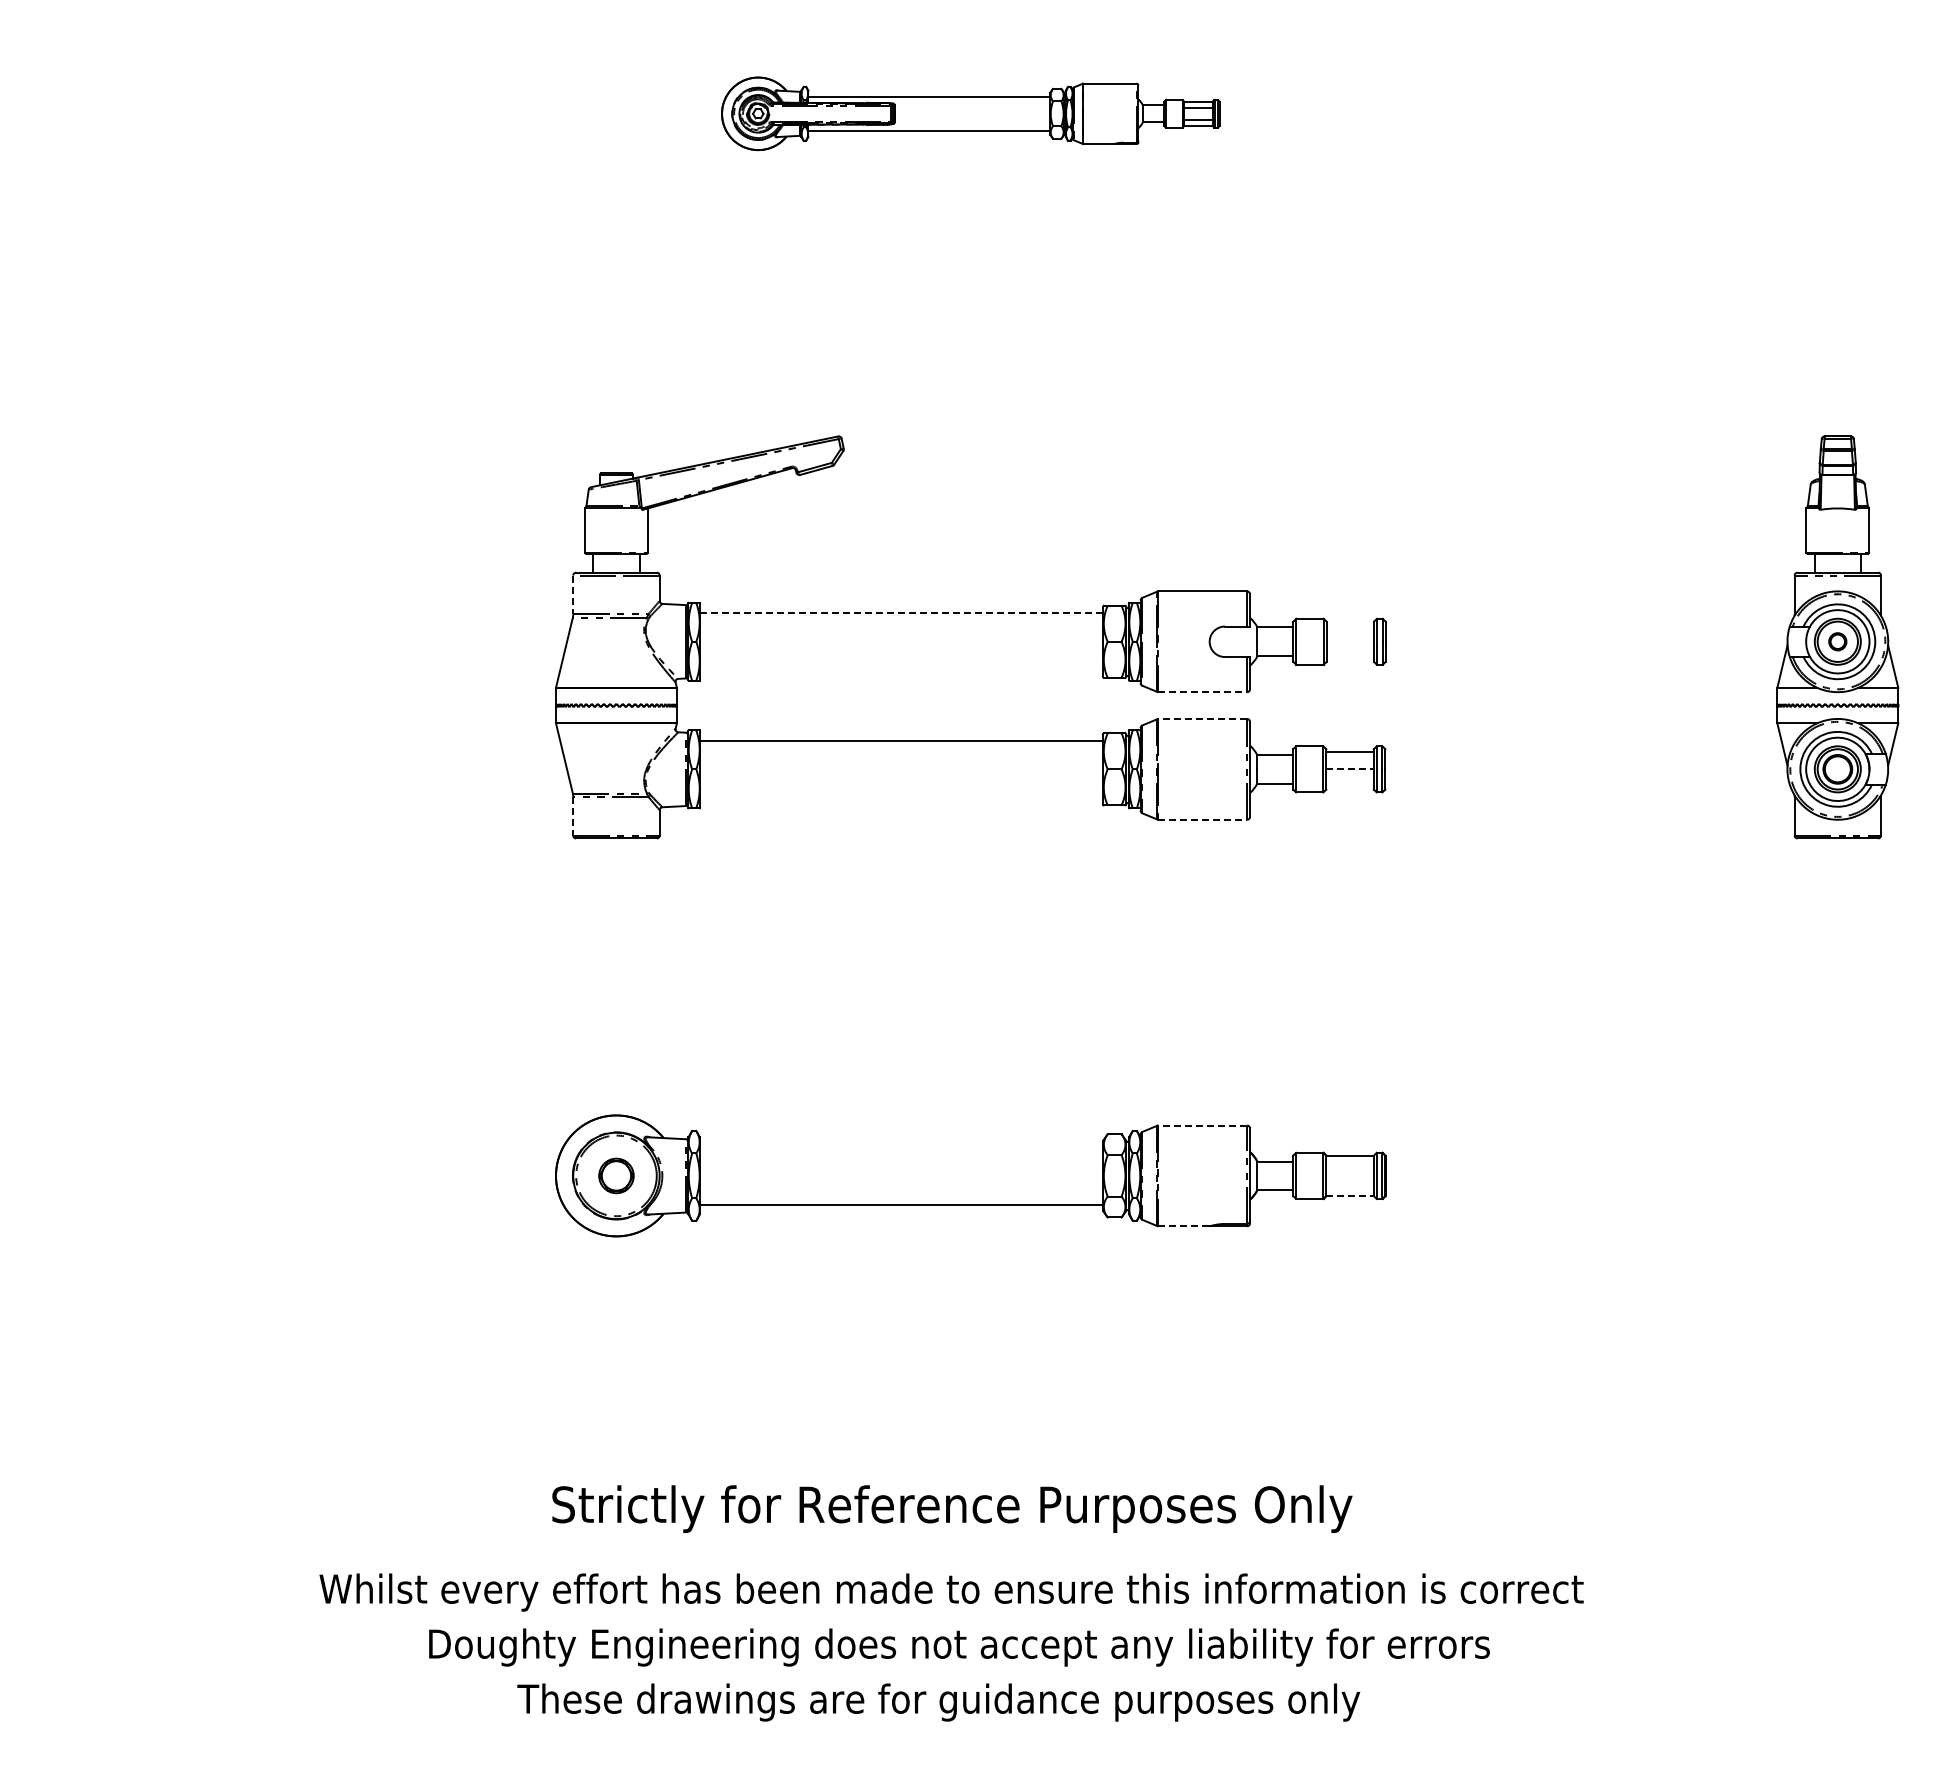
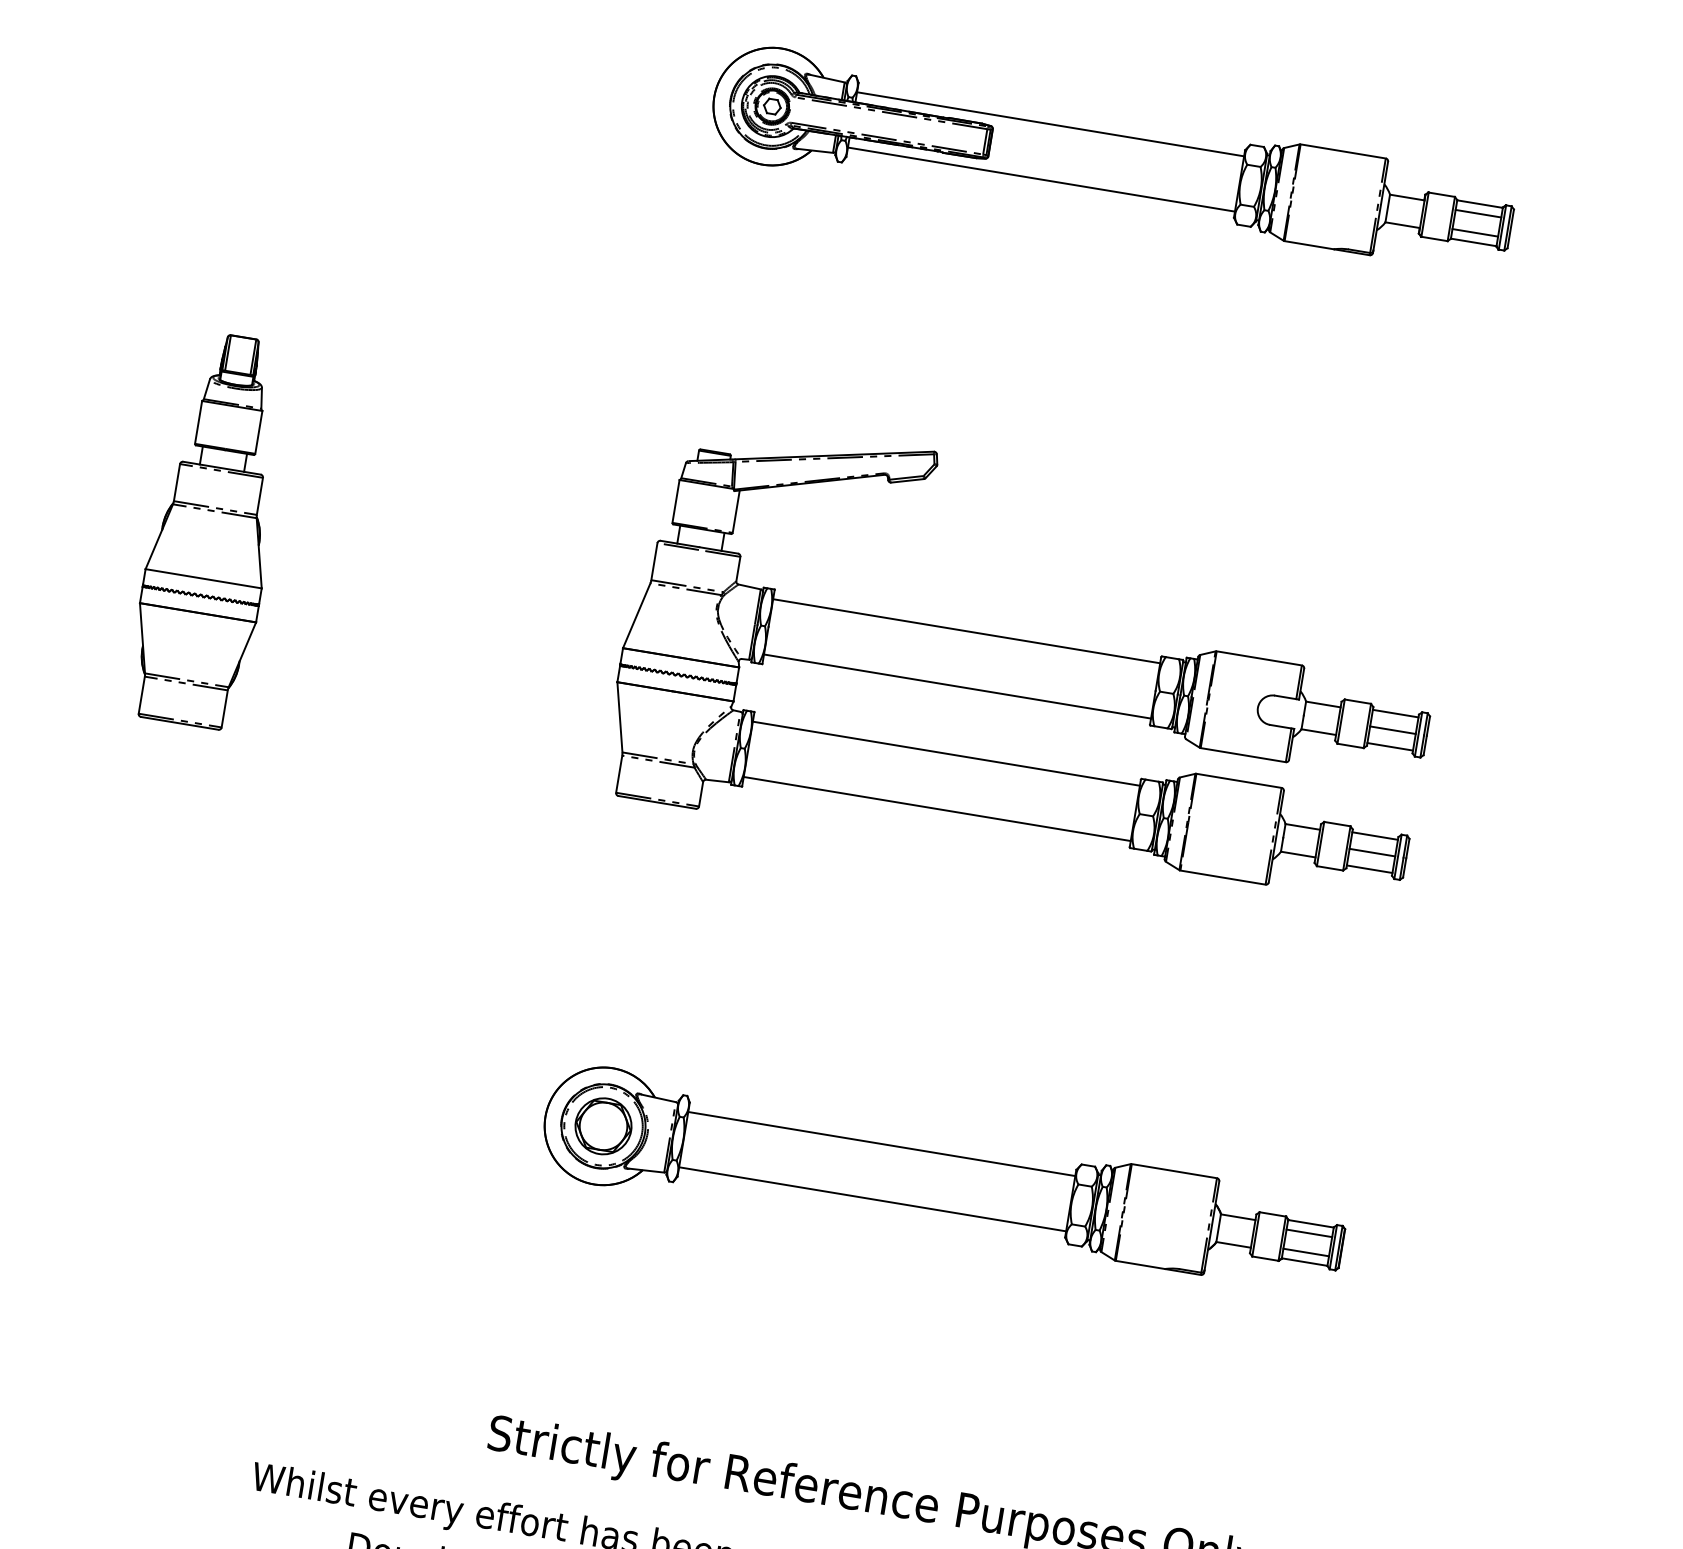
part: (970, 113) -> (1112, 162), size x1.67
line: (573, 595) -> (654, 562), dashed -> solid
line: (901, 613) -> (966, 631), dashed -> solid
line: (1350, 624) -> (1395, 713), added
part: (118, 637) -> (211, 530), added
line: (1350, 641) -> (1393, 729), added
line: (1350, 659) -> (1390, 747), added
line: (901, 670) -> (957, 686), added
line: (1203, 692) -> (1243, 755), dashed -> solid
line: (1202, 718) -> (1238, 780), dashed -> solid
line: (1350, 769) -> (1372, 852), dashed -> solid
line: (1349, 786) -> (1369, 869), added
line: (901, 798) -> (937, 809), added
line: (573, 816) -> (619, 774), dashed -> solid
line: (1203, 819) -> (1223, 877), dashed -> solid
line: (1202, 1125) -> (1174, 1171), dashed -> solid
line: (901, 1147) -> (881, 1144), added
line: (1349, 1165) -> (1308, 1232), added
part: (616, 1175) -> (603, 1125), size x1.67
line: (1349, 1185) -> (1305, 1252), added
line: (1350, 1195) -> (1305, 1261), dashed -> solid
line: (1184, 1226) -> (1140, 1265), dashed -> solid

